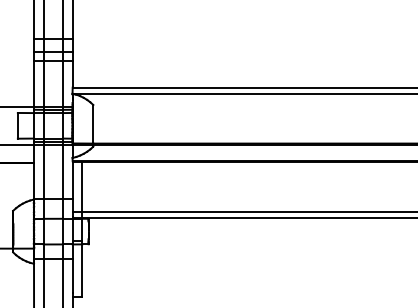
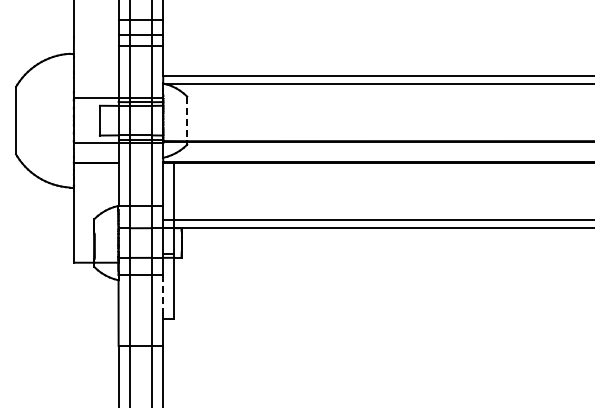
line: (93, 124) -> (187, 119), solid -> dashed
line: (72, 276) -> (163, 294), solid -> dashed

